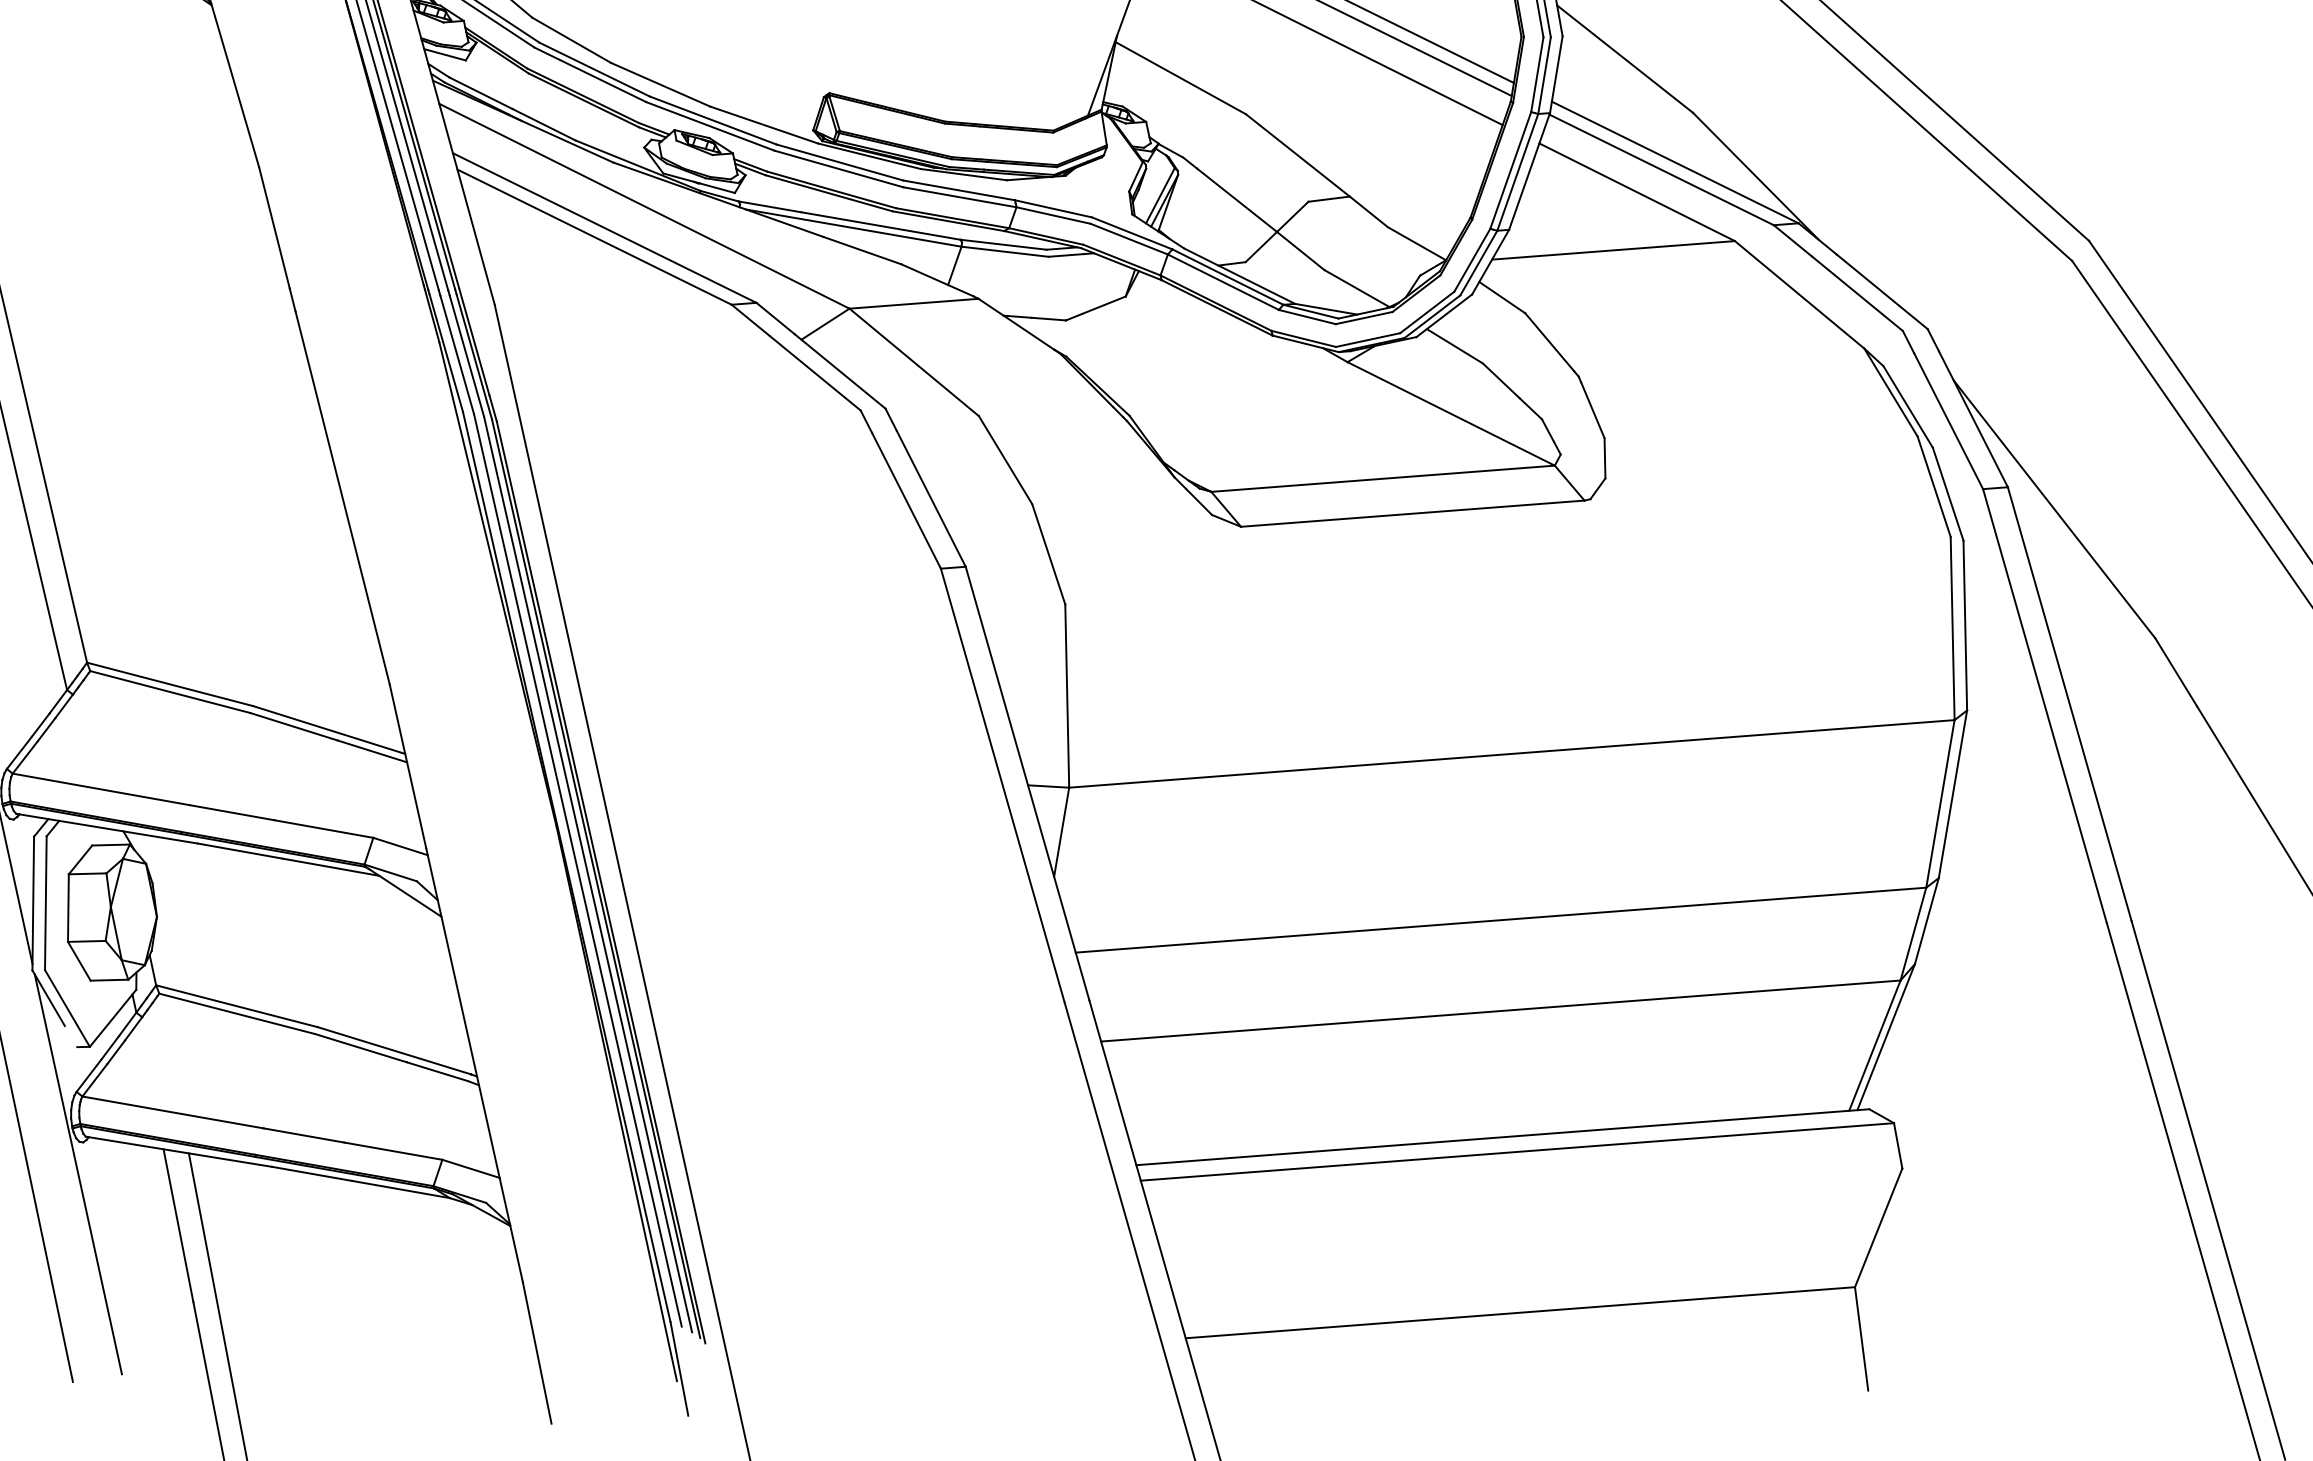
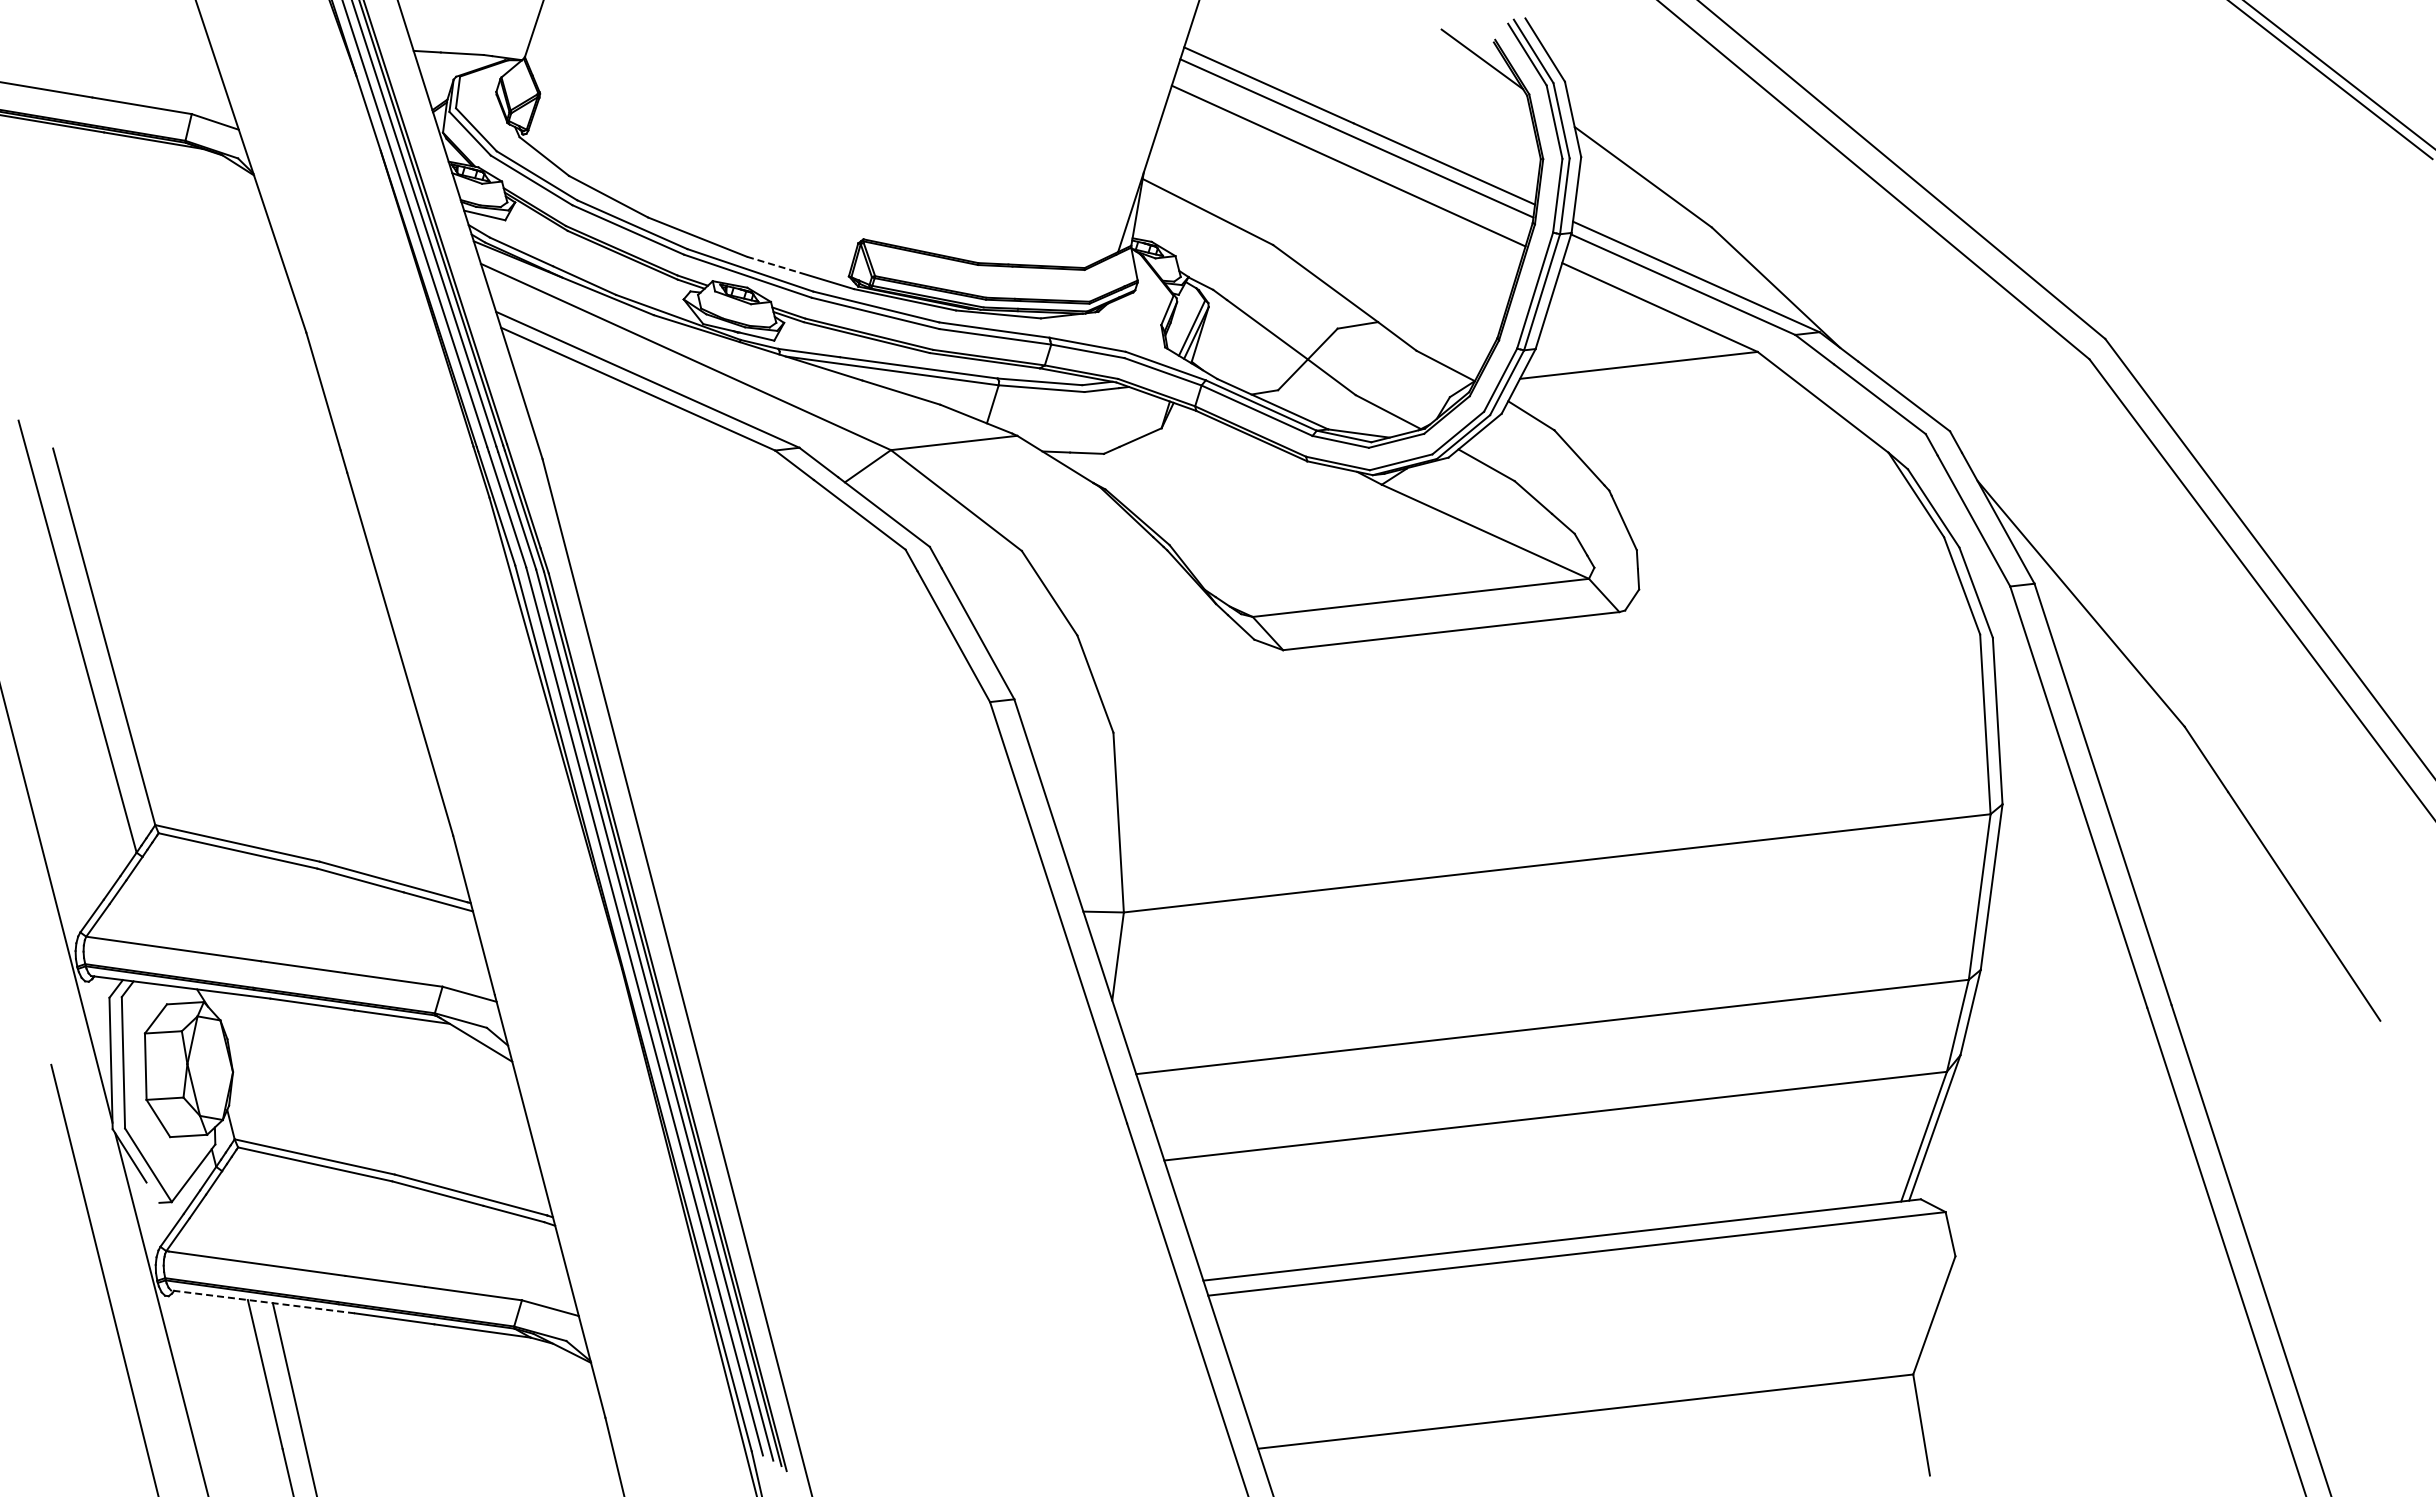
line: (735, 115) -> (772, 264), solid -> dashed
line: (179, 1151) -> (263, 1301), solid -> dashed

